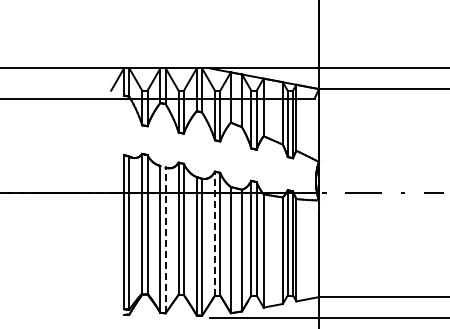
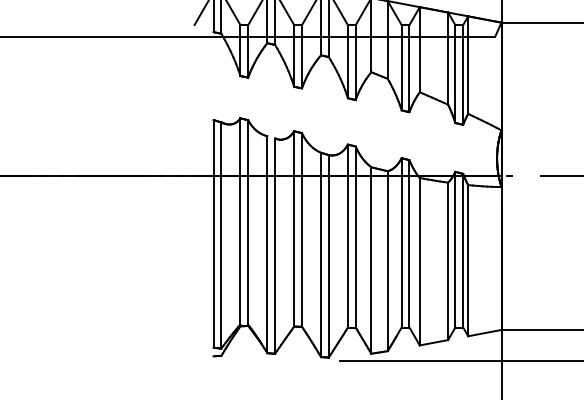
line: (214, 233) -> (347, 235), dashed -> solid
line: (165, 240) -> (274, 246), dashed -> solid

